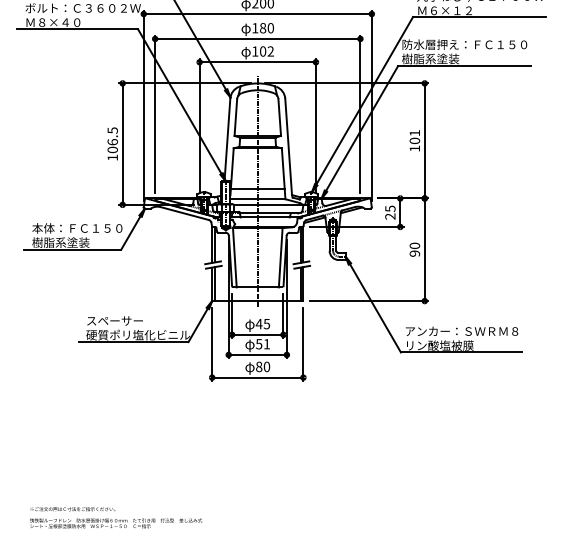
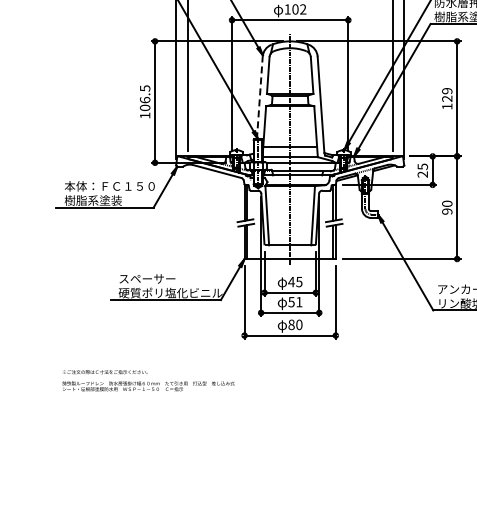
text: (414, 137) -> (446, 95), 101 -> 129
line: (227, 139) -> (259, 97), solid -> dashed
text: (115, 517) -> (147, 380), moved

